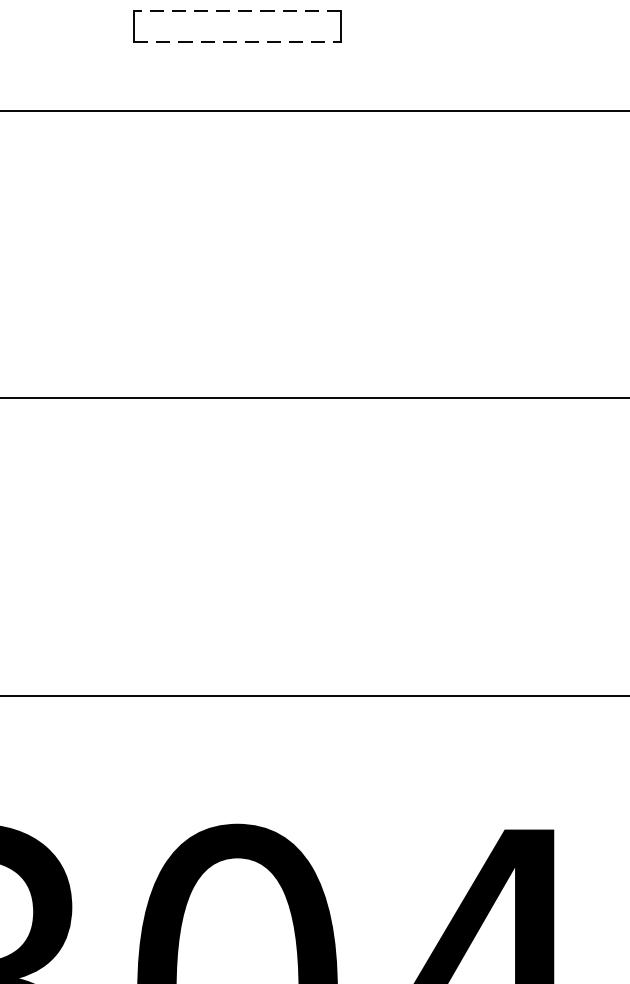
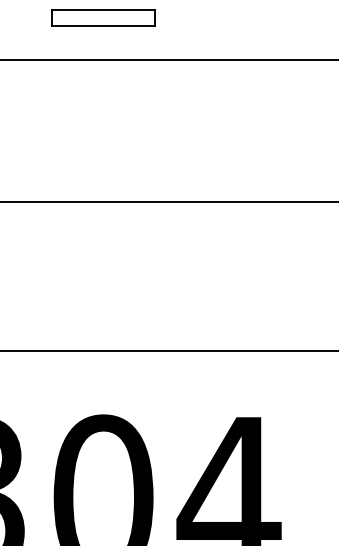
line: (237, 11) -> (103, 10), dashed -> solid
line: (239, 41) -> (104, 25), dashed -> solid

